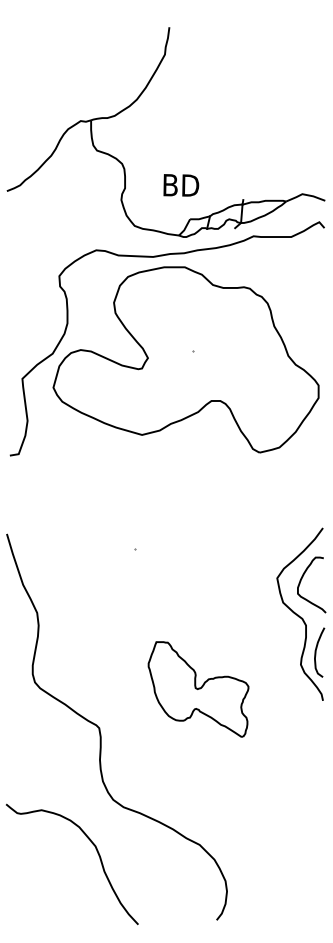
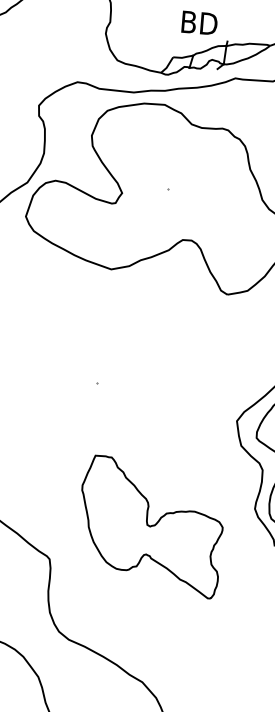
text: (181, 185) -> (199, 23), moved
part: (198, 689) -> (151, 527), size x1.43

